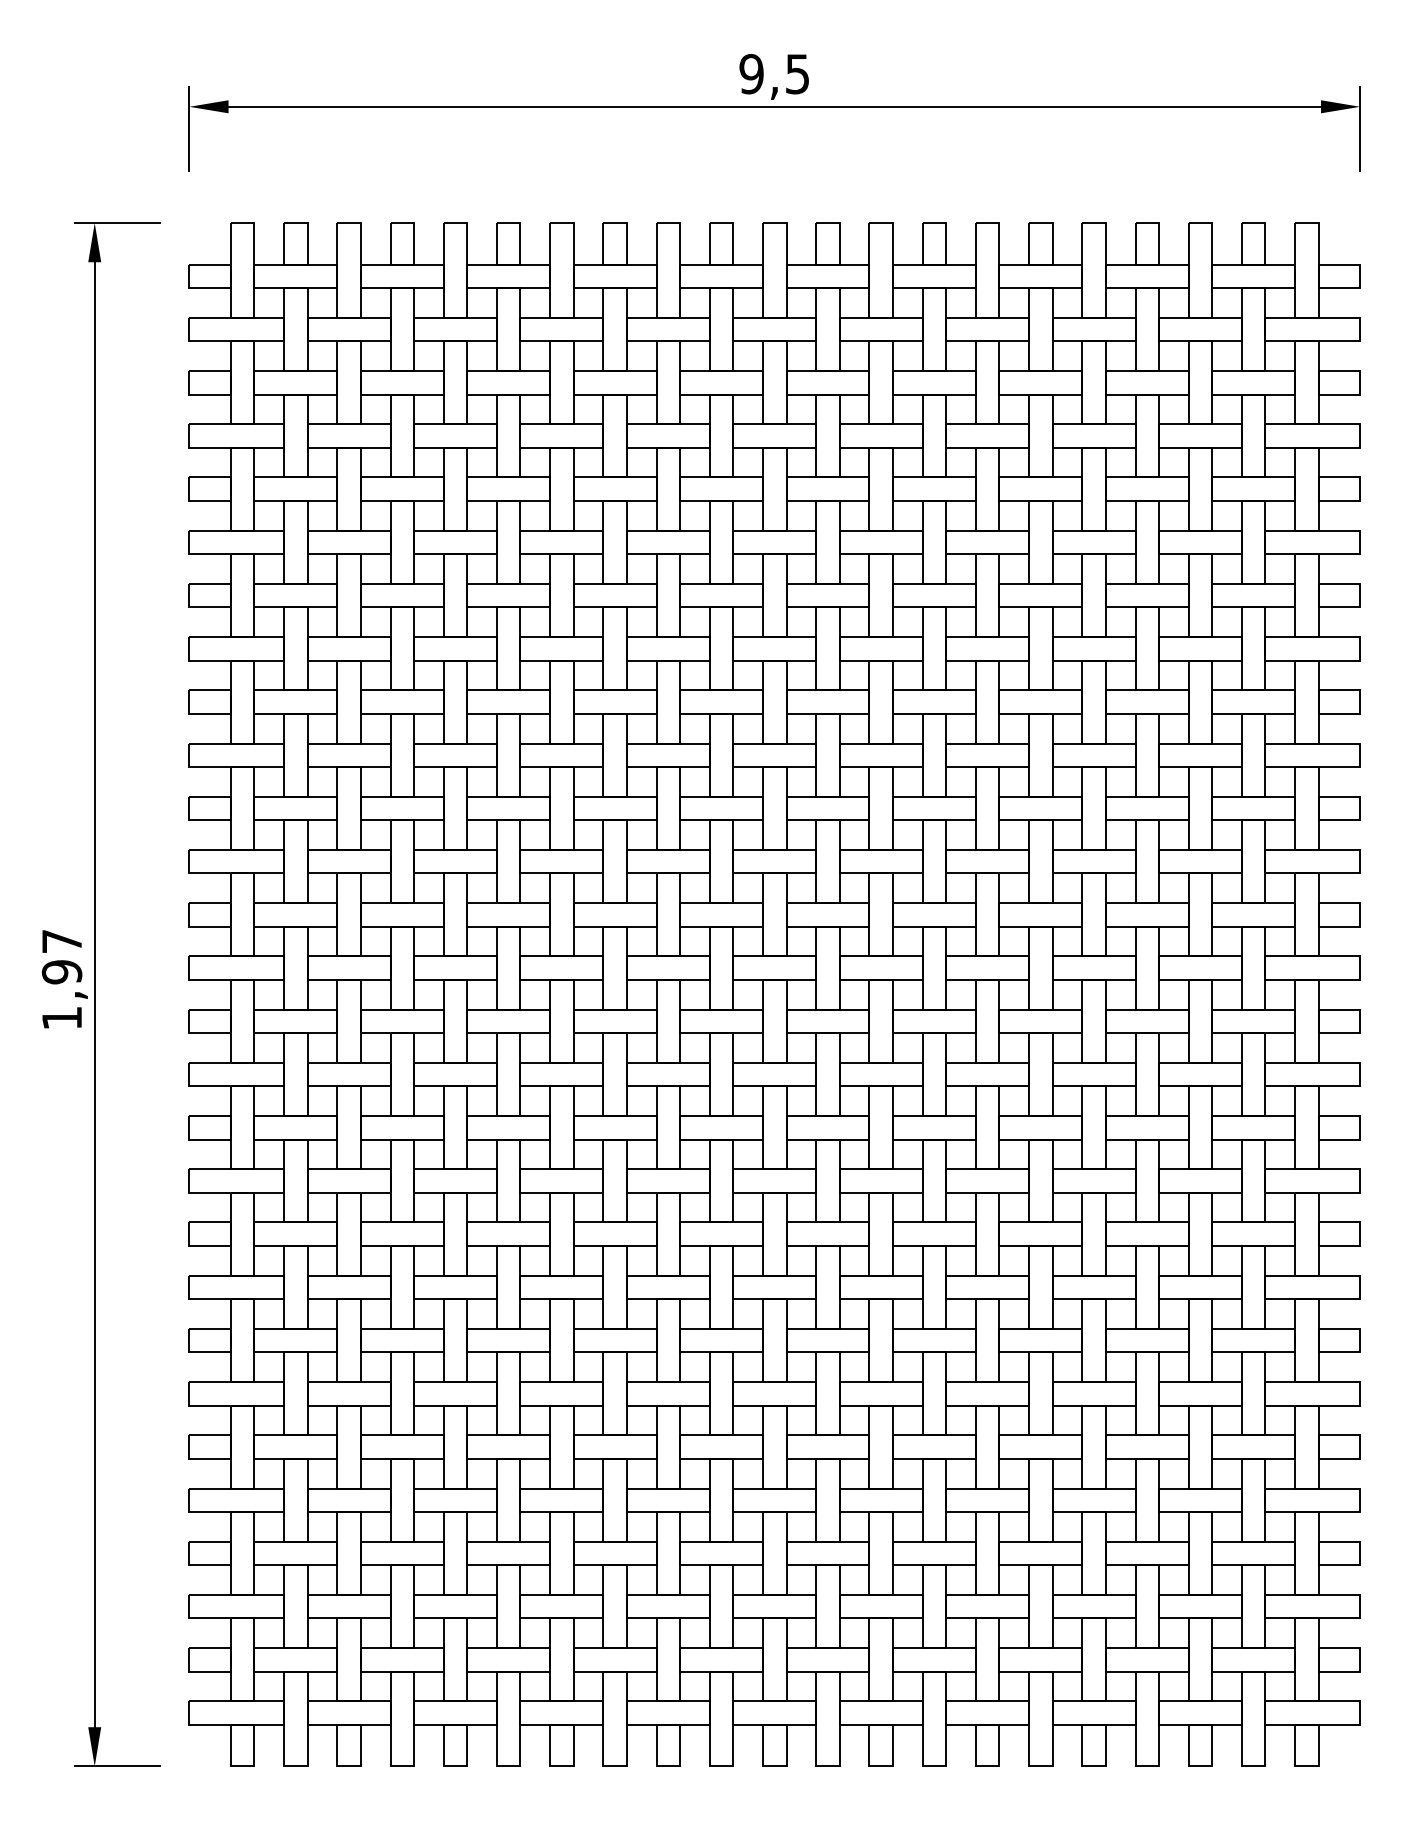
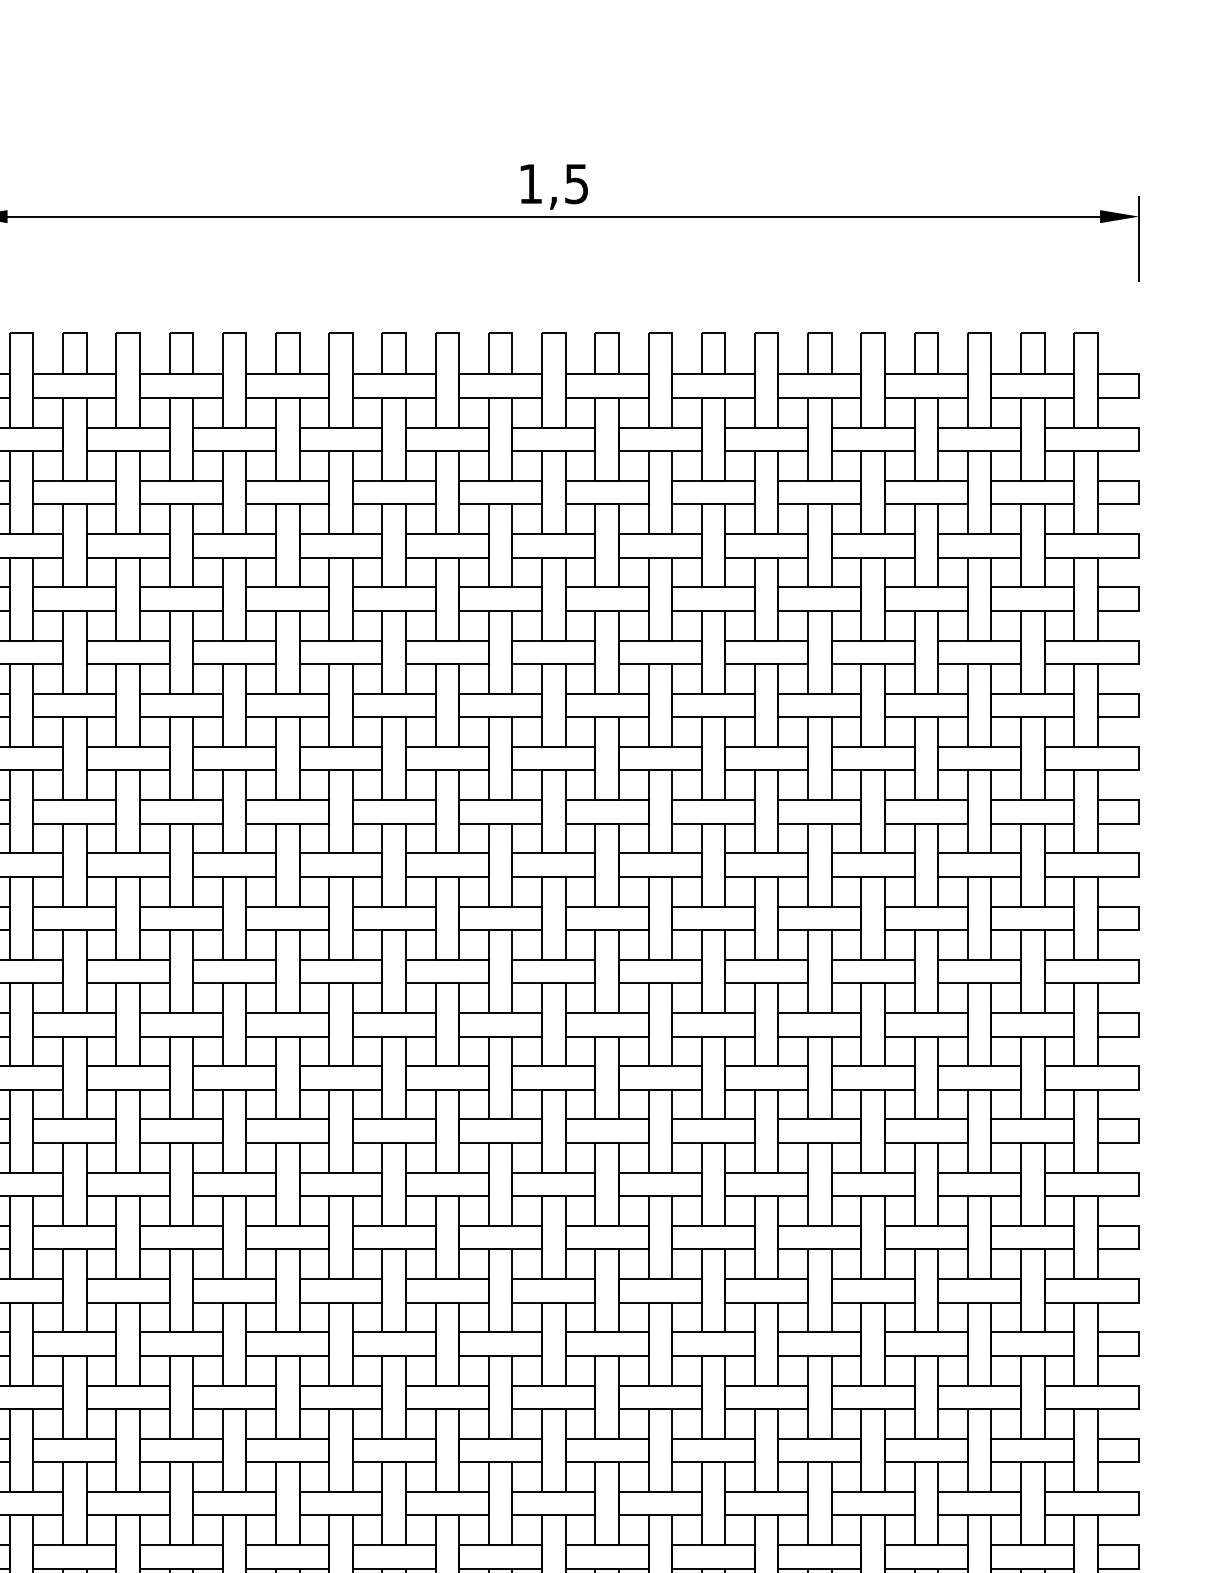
text: (751, 74) -> (530, 184), 9,5 -> 1,5

